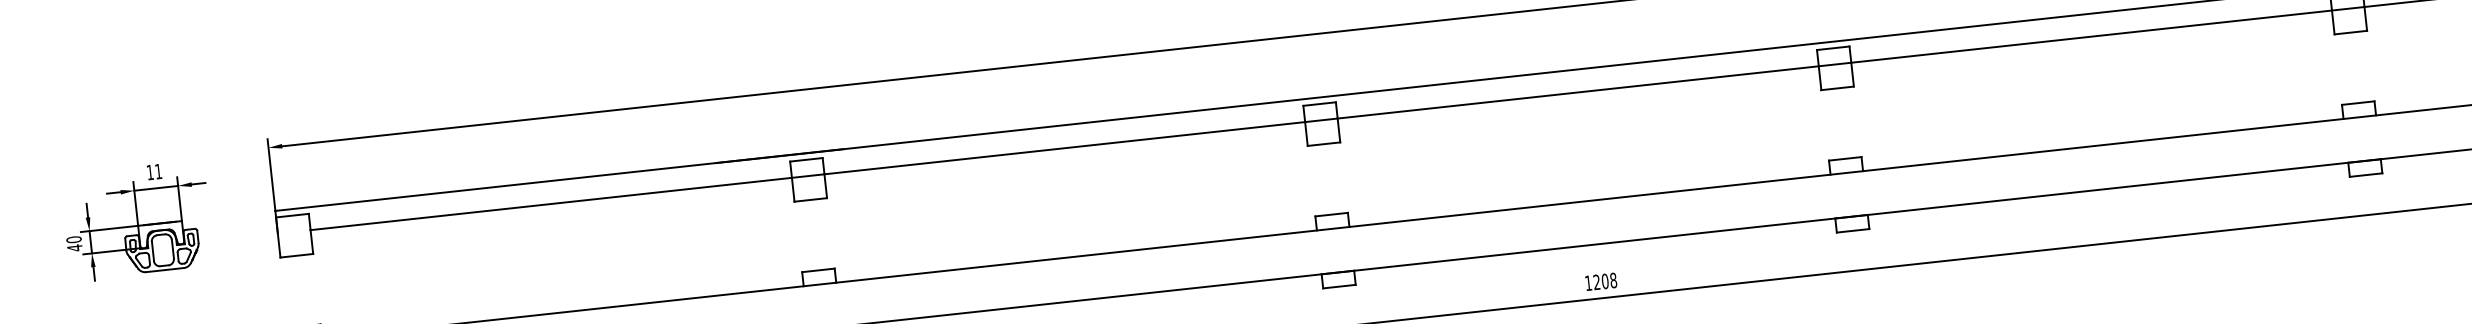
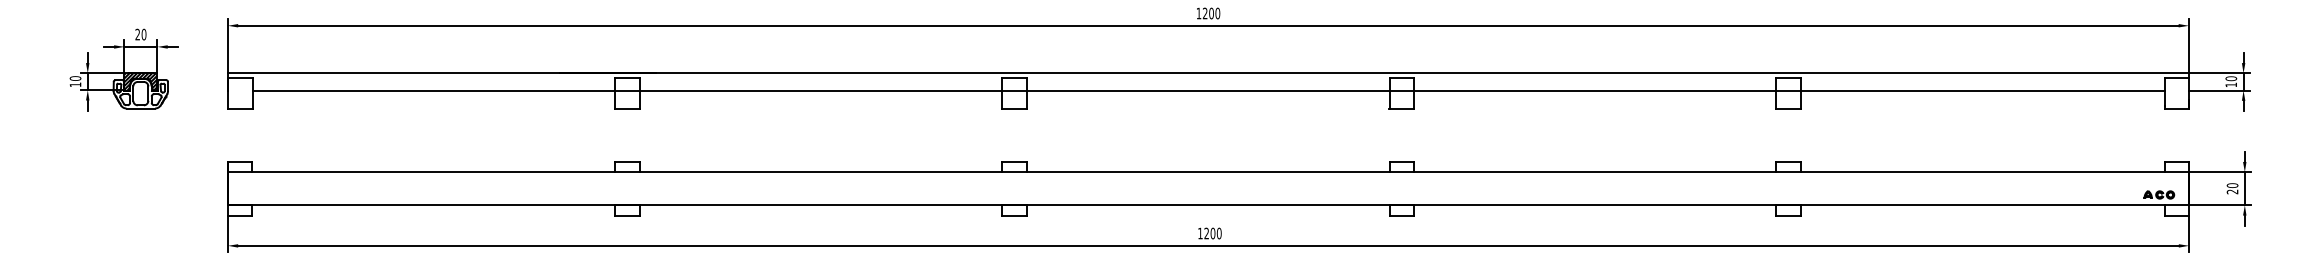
text: (153, 171) -> (140, 34), 11 -> 20
hatch: (160, 234) -> (140, 81), added
text: (74, 247) -> (75, 84), 40 -> 10
text: (1612, 280) -> (1218, 233), 1208 -> 1200

